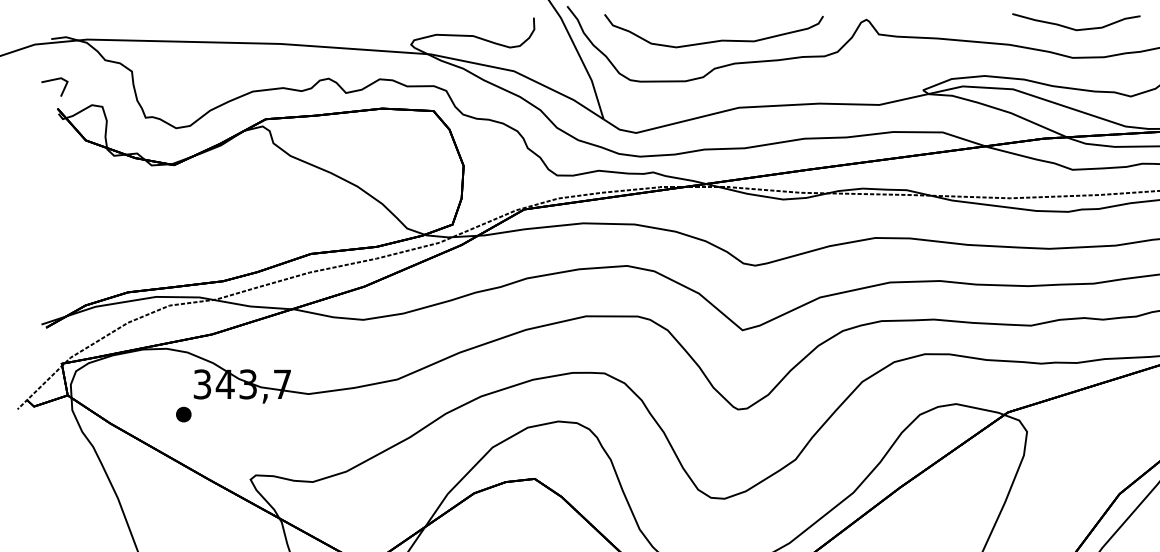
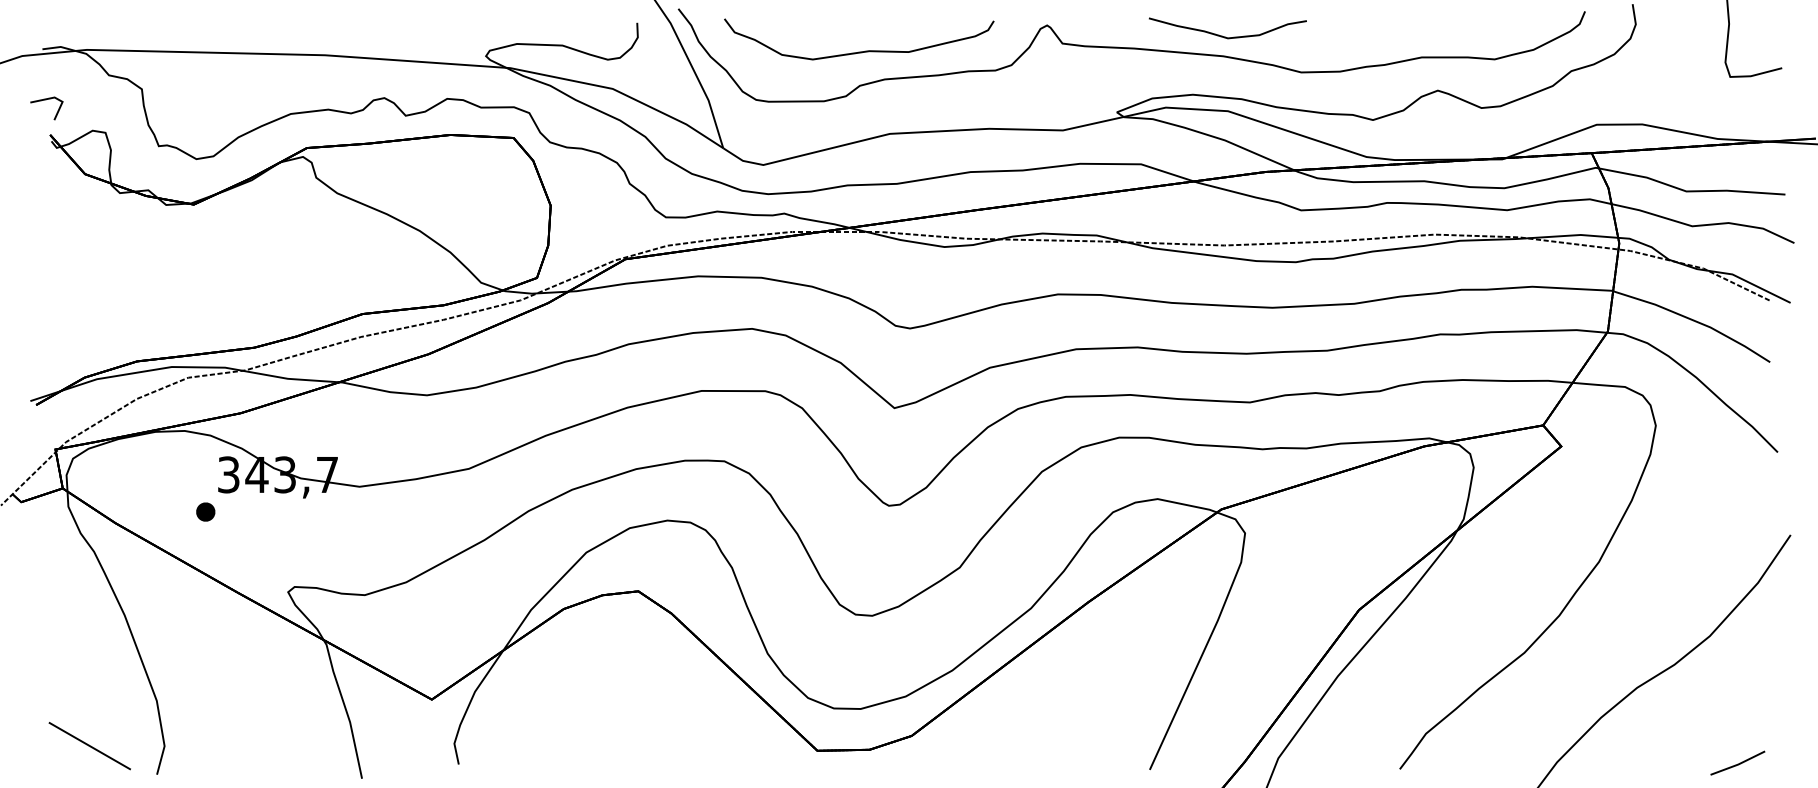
curve: (1074, 28) -> (1225, 36), moved

